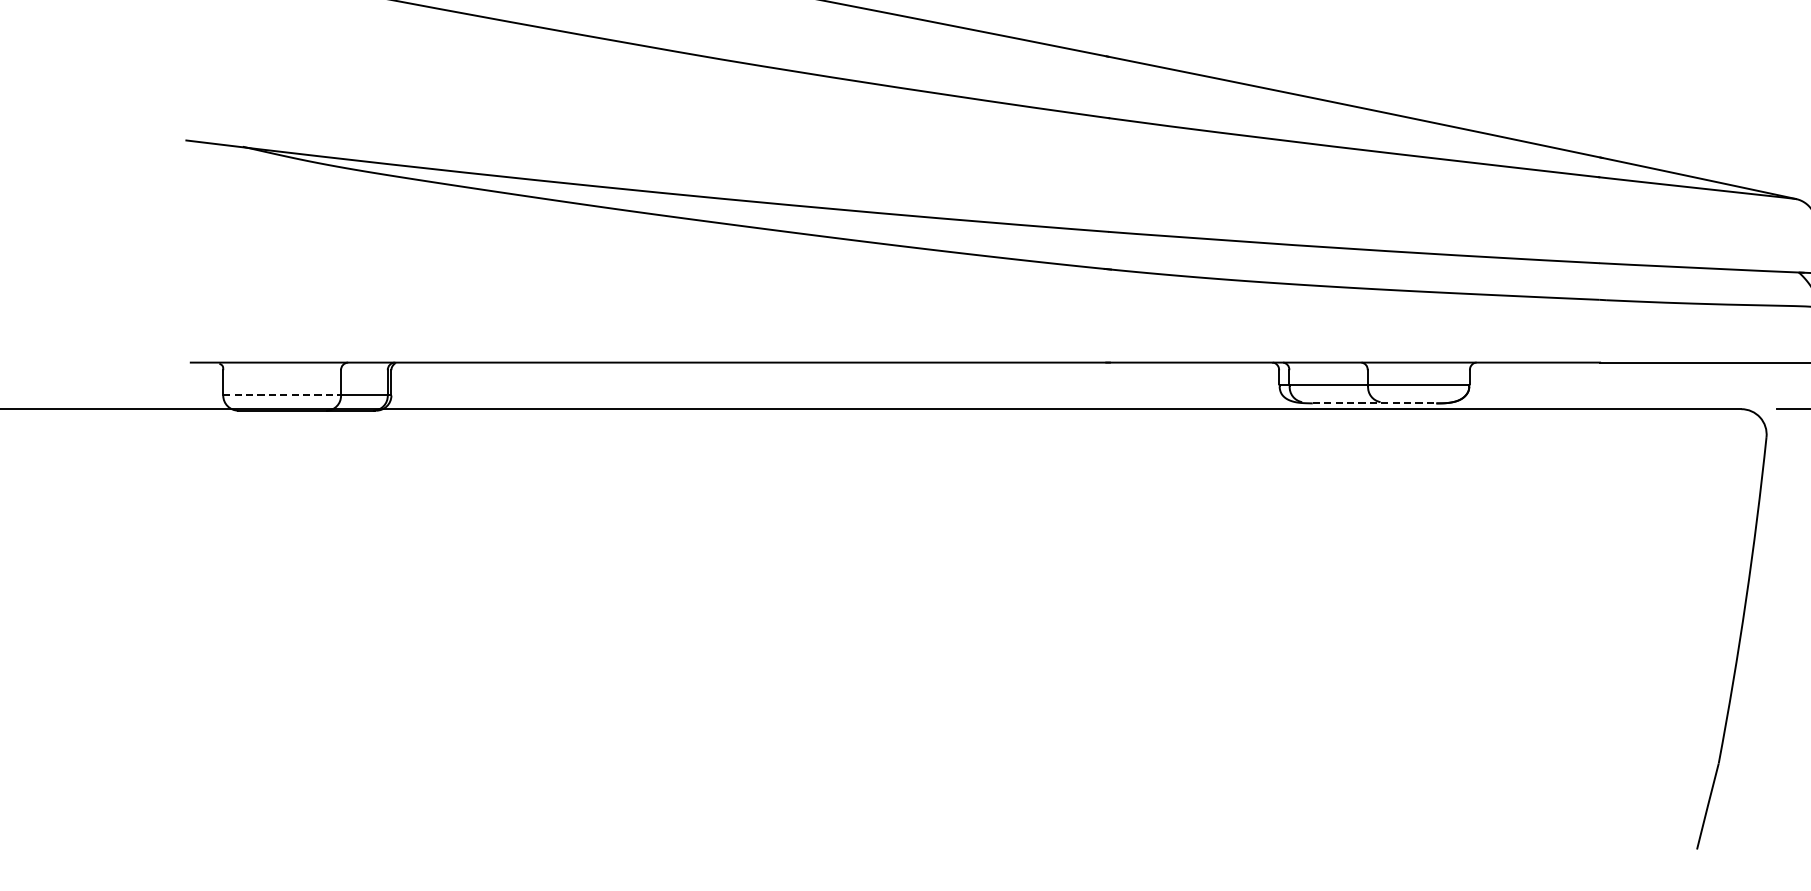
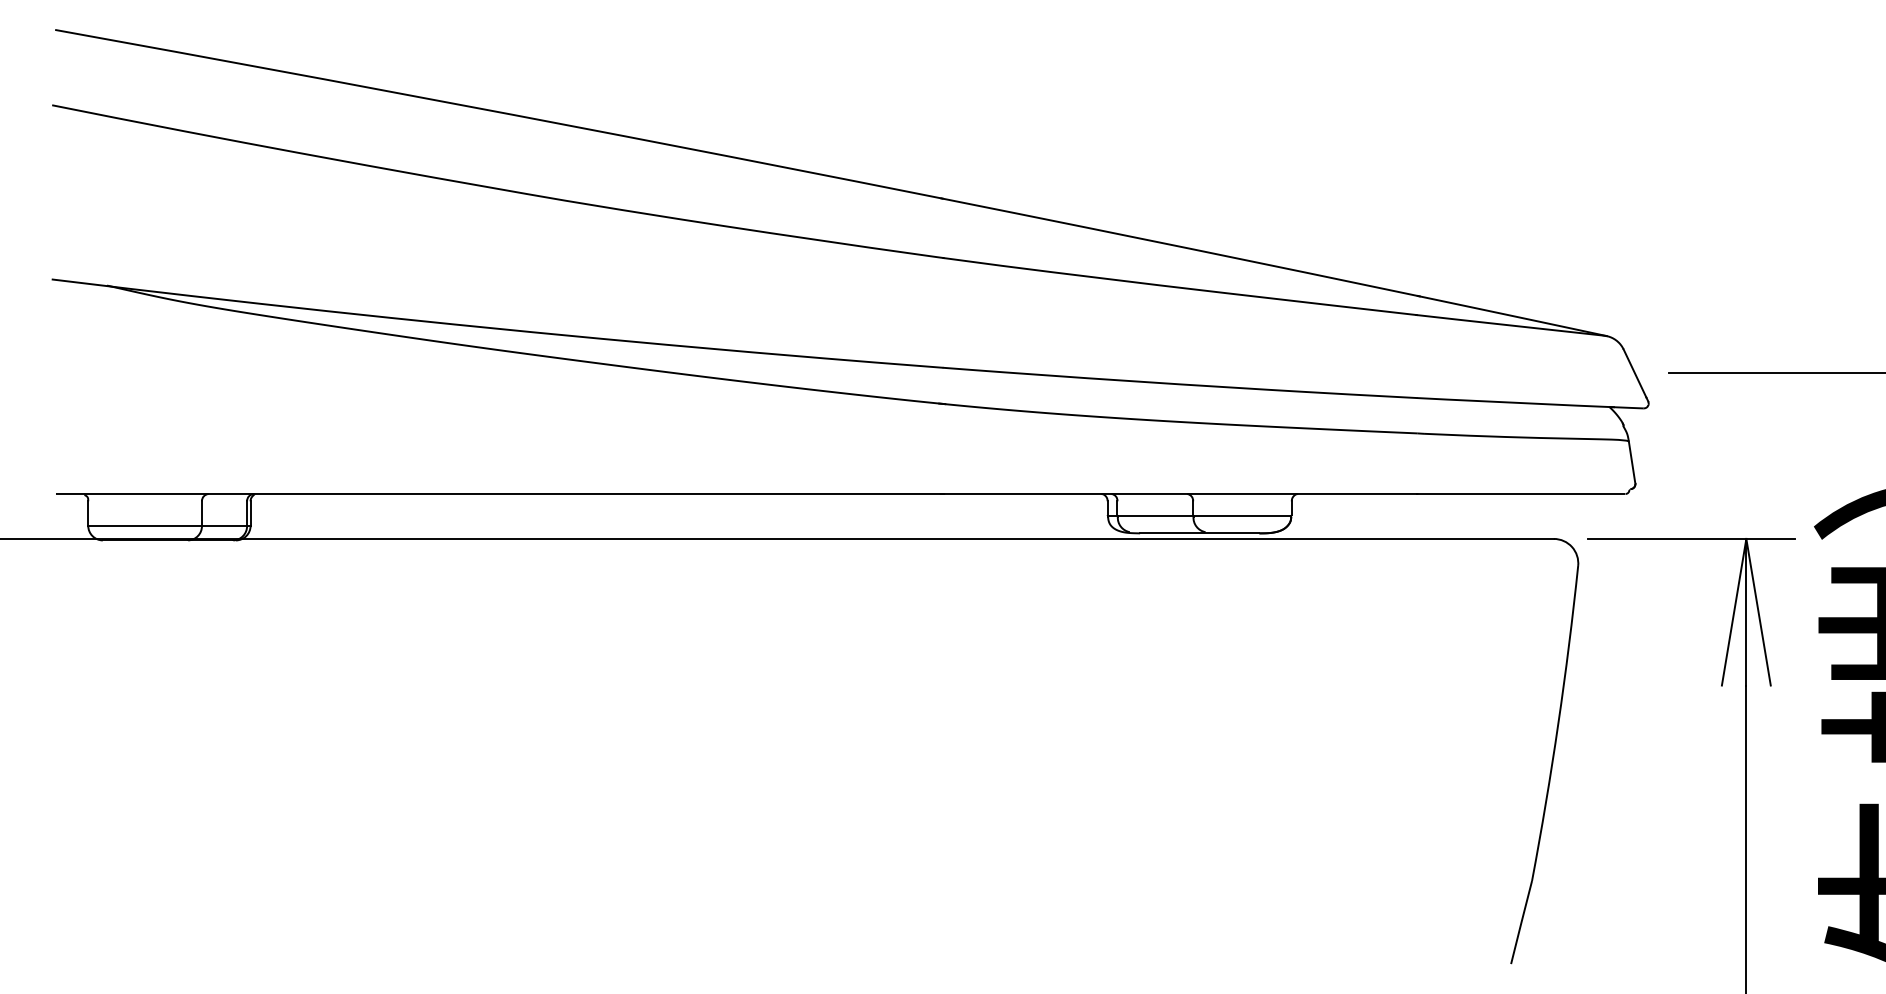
line: (282, 395) -> (145, 525), dashed -> solid
line: (1374, 403) -> (1199, 533), dashed -> solid

